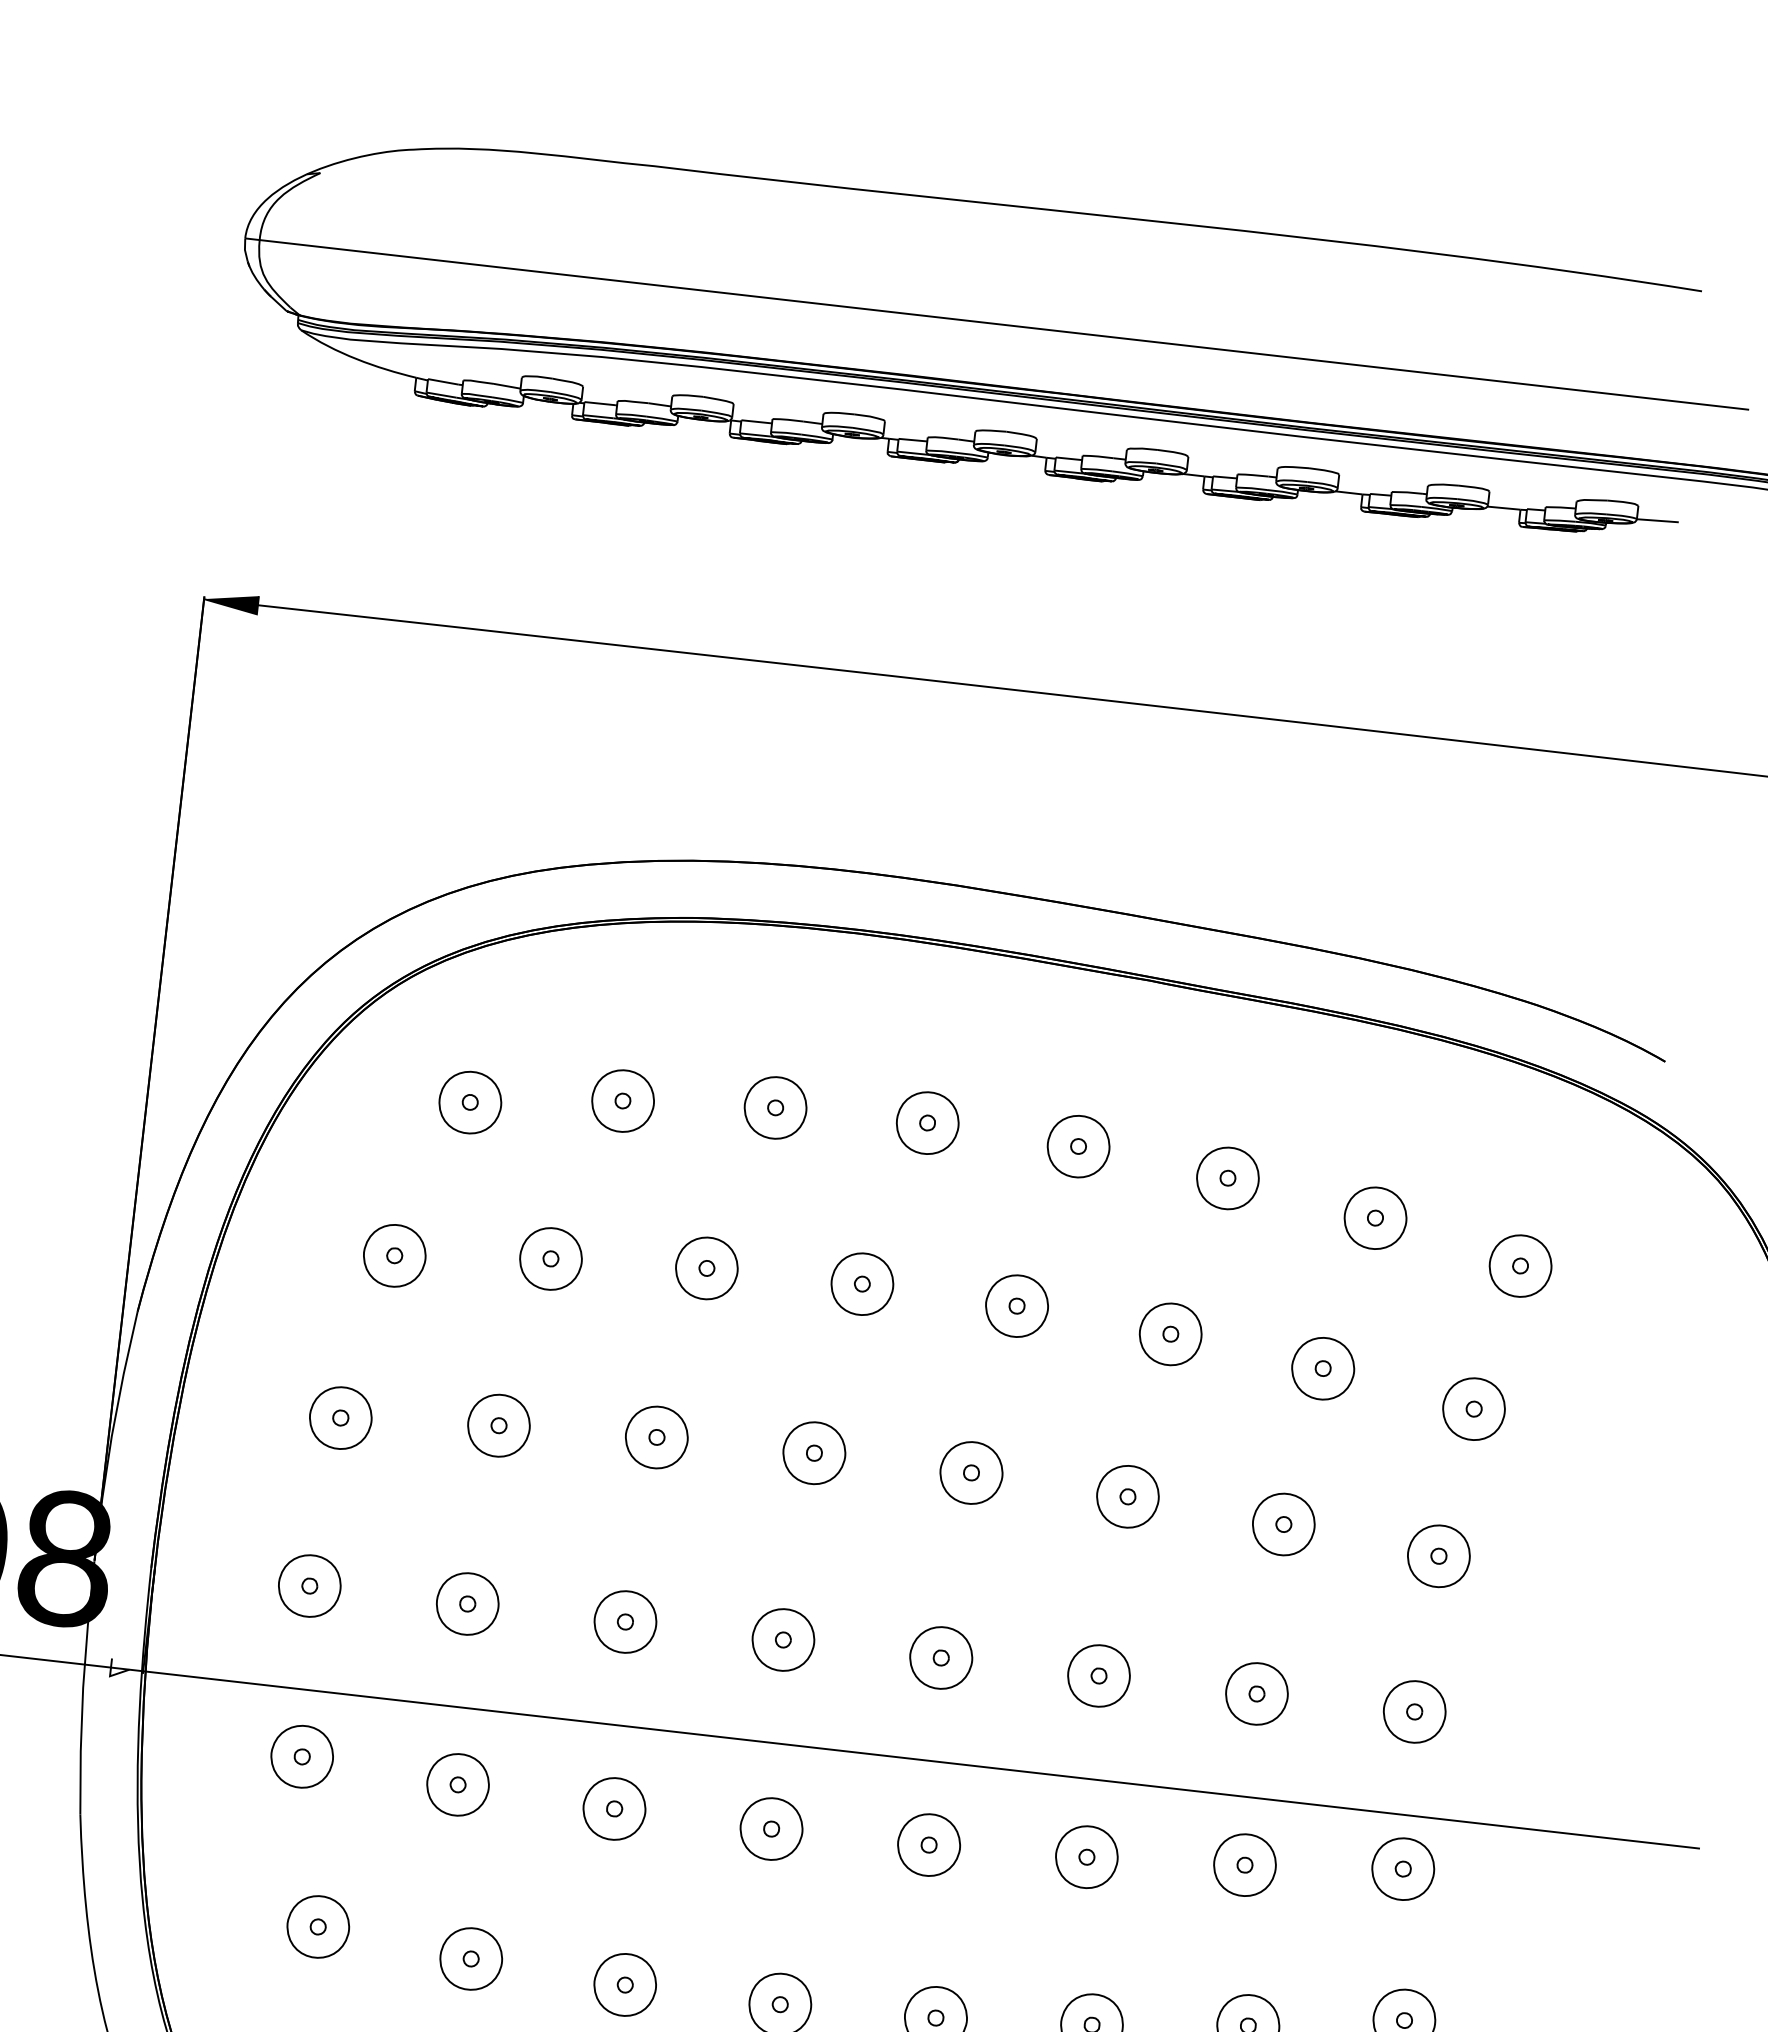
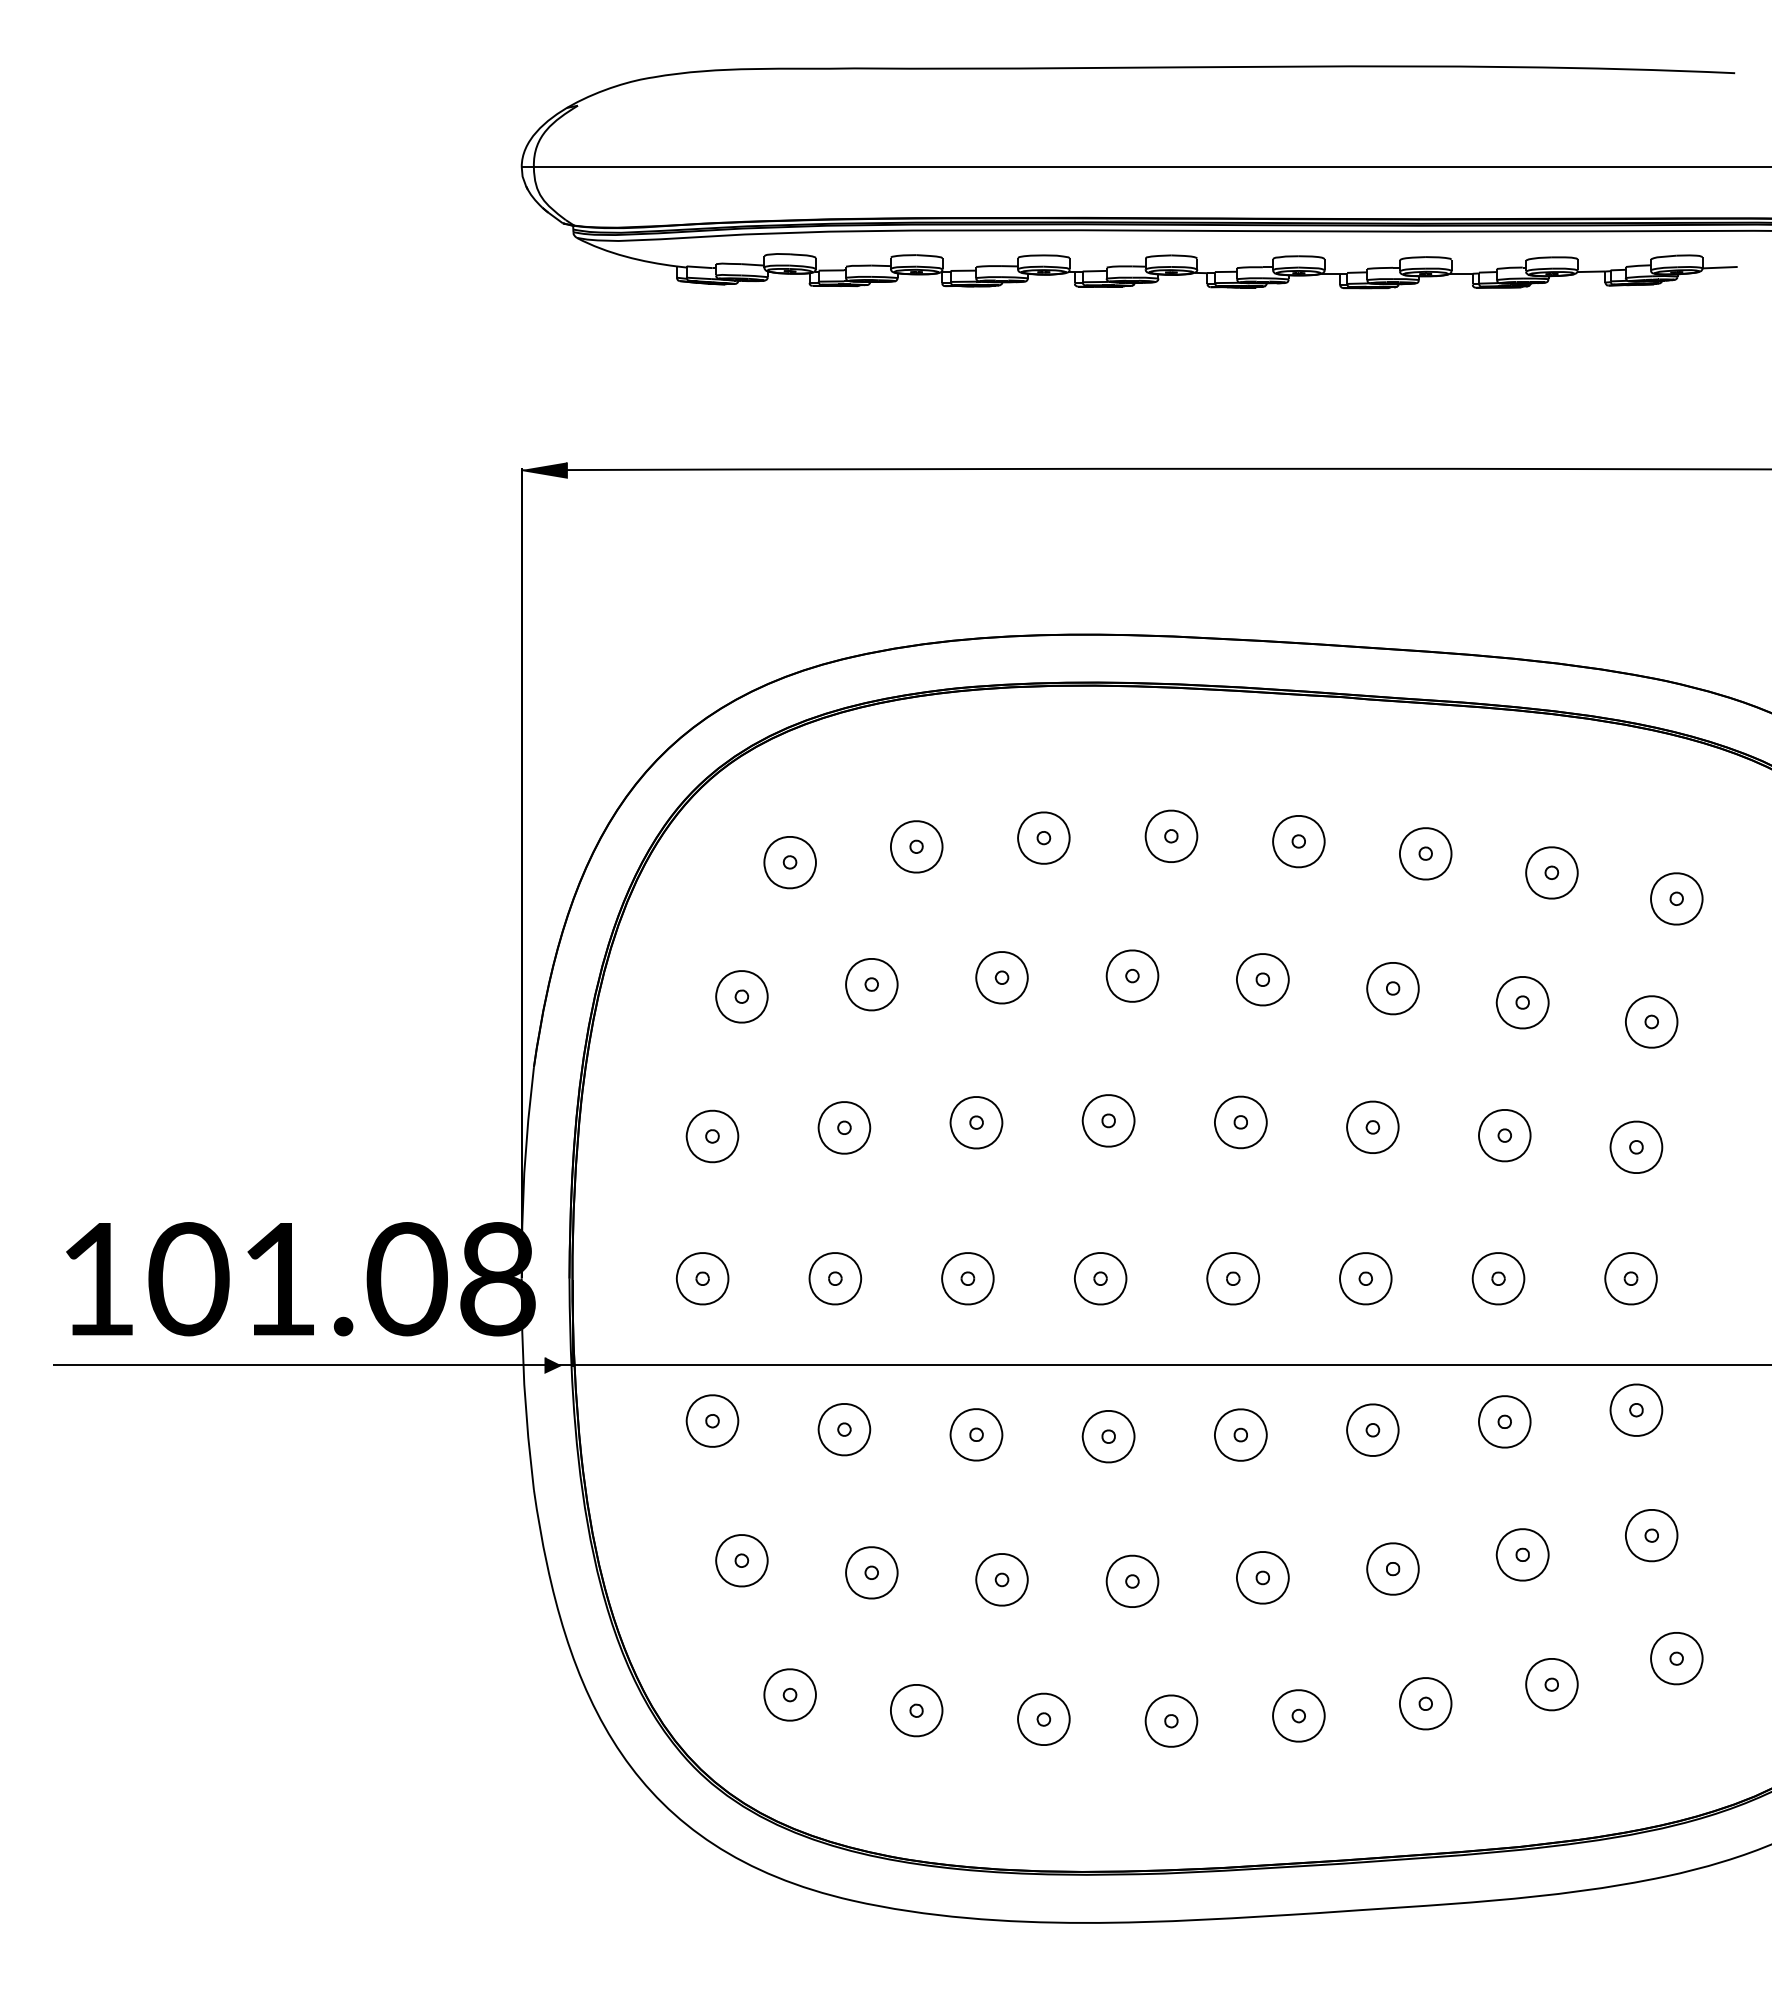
fill: (120, 1667) -> (553, 1364), added

